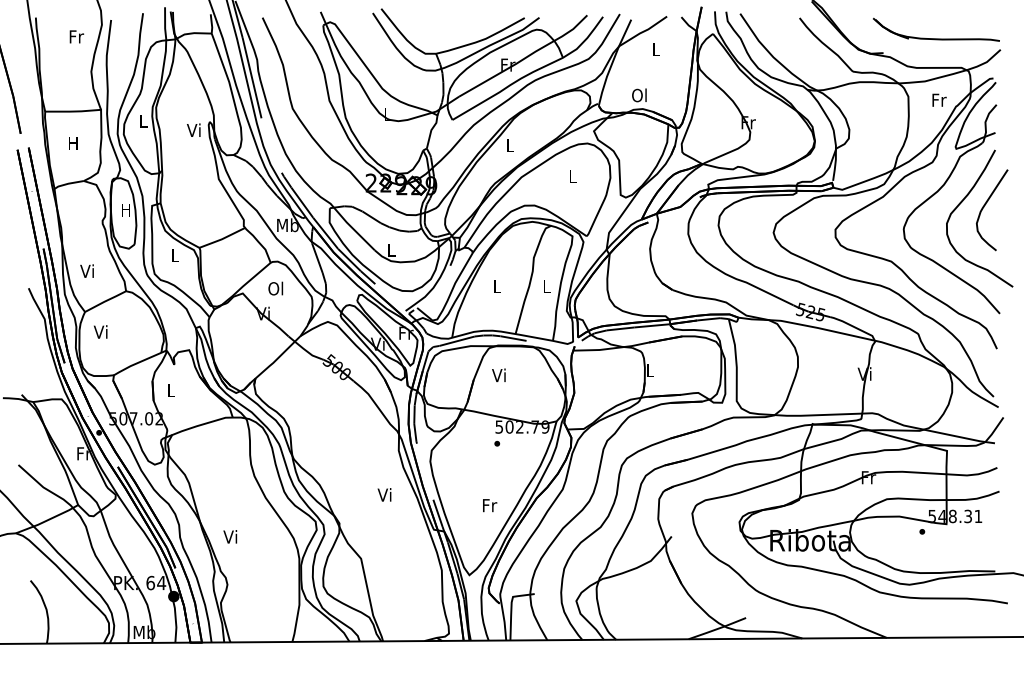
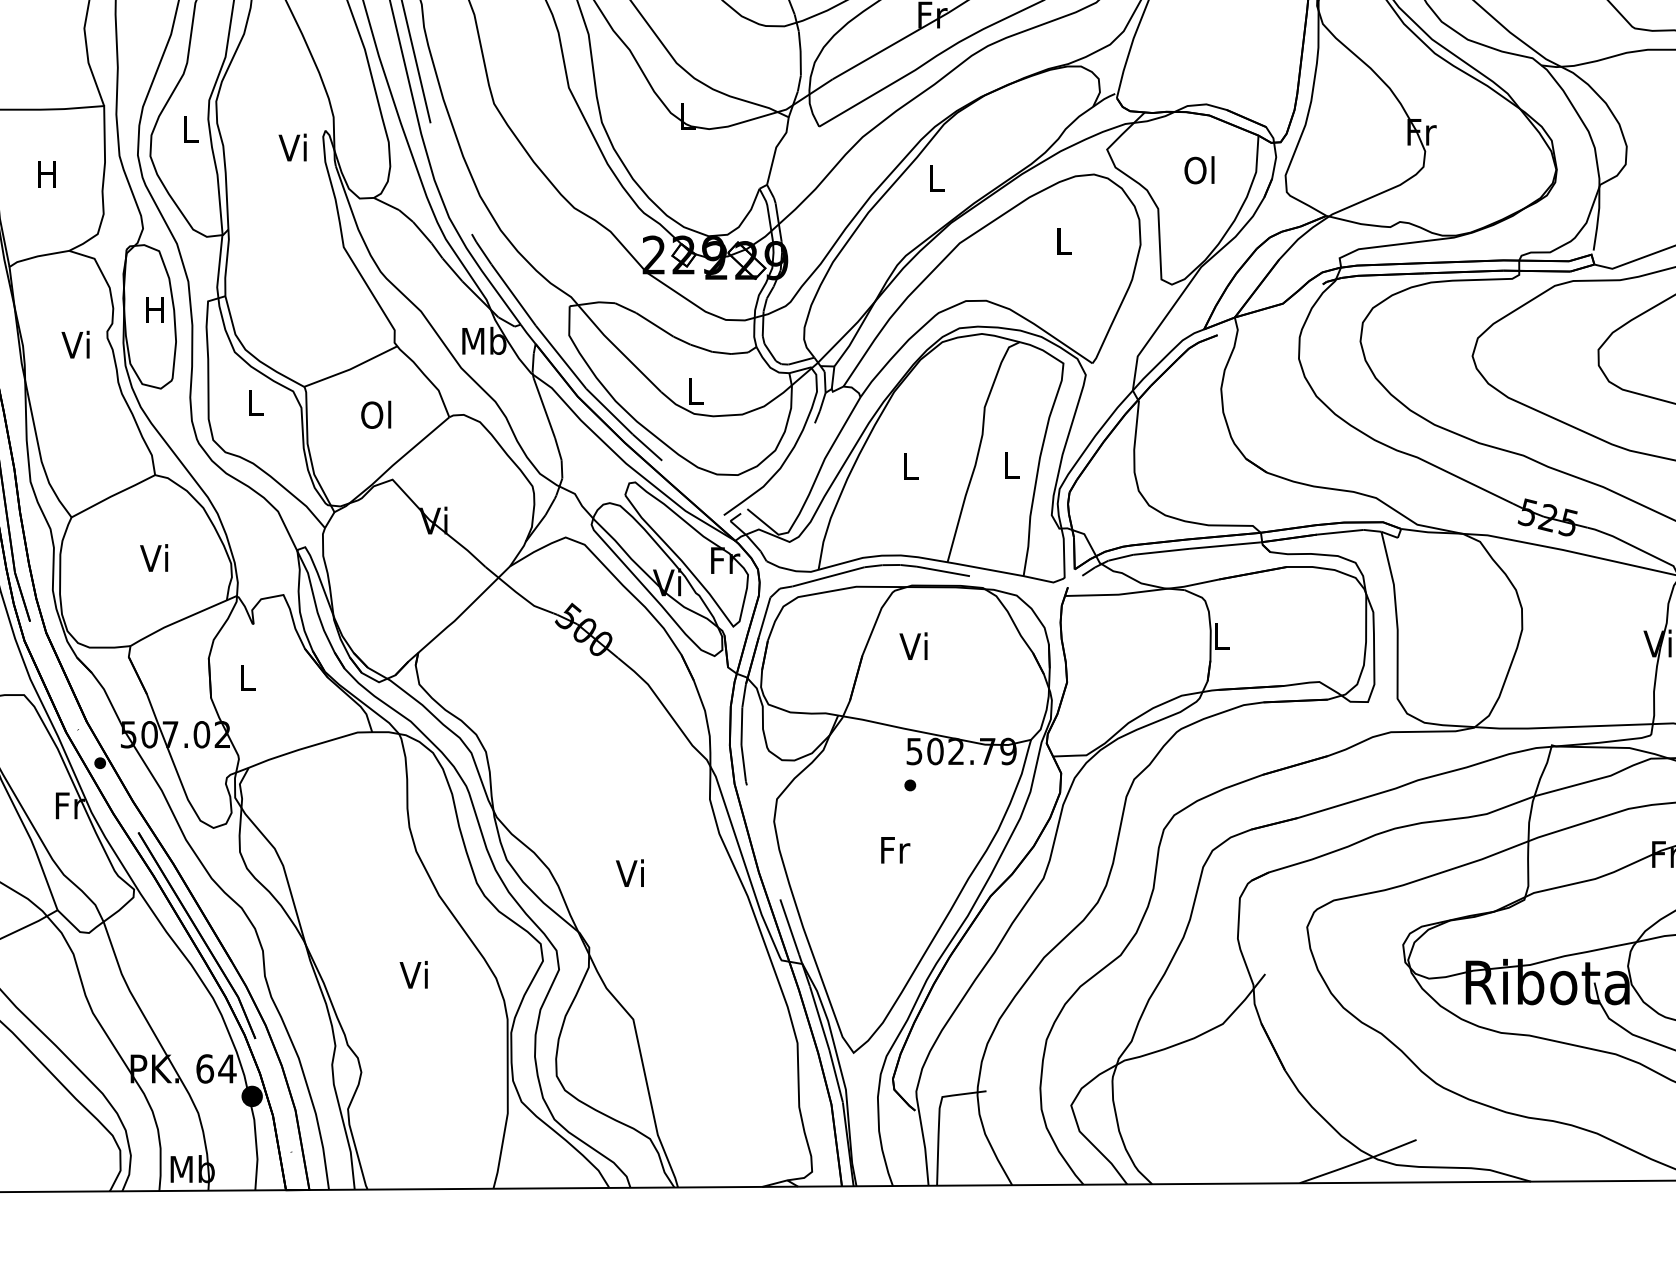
text: (639, 95) -> (1199, 170), moved
text: (86, 270) -> (74, 343), moved
text: (275, 288) -> (375, 414), moved
text: (100, 331) -> (153, 557), moved
text: (384, 494) -> (629, 872), moved
text: (490, 505) -> (896, 850), moved
text: (230, 536) -> (414, 974), moved

